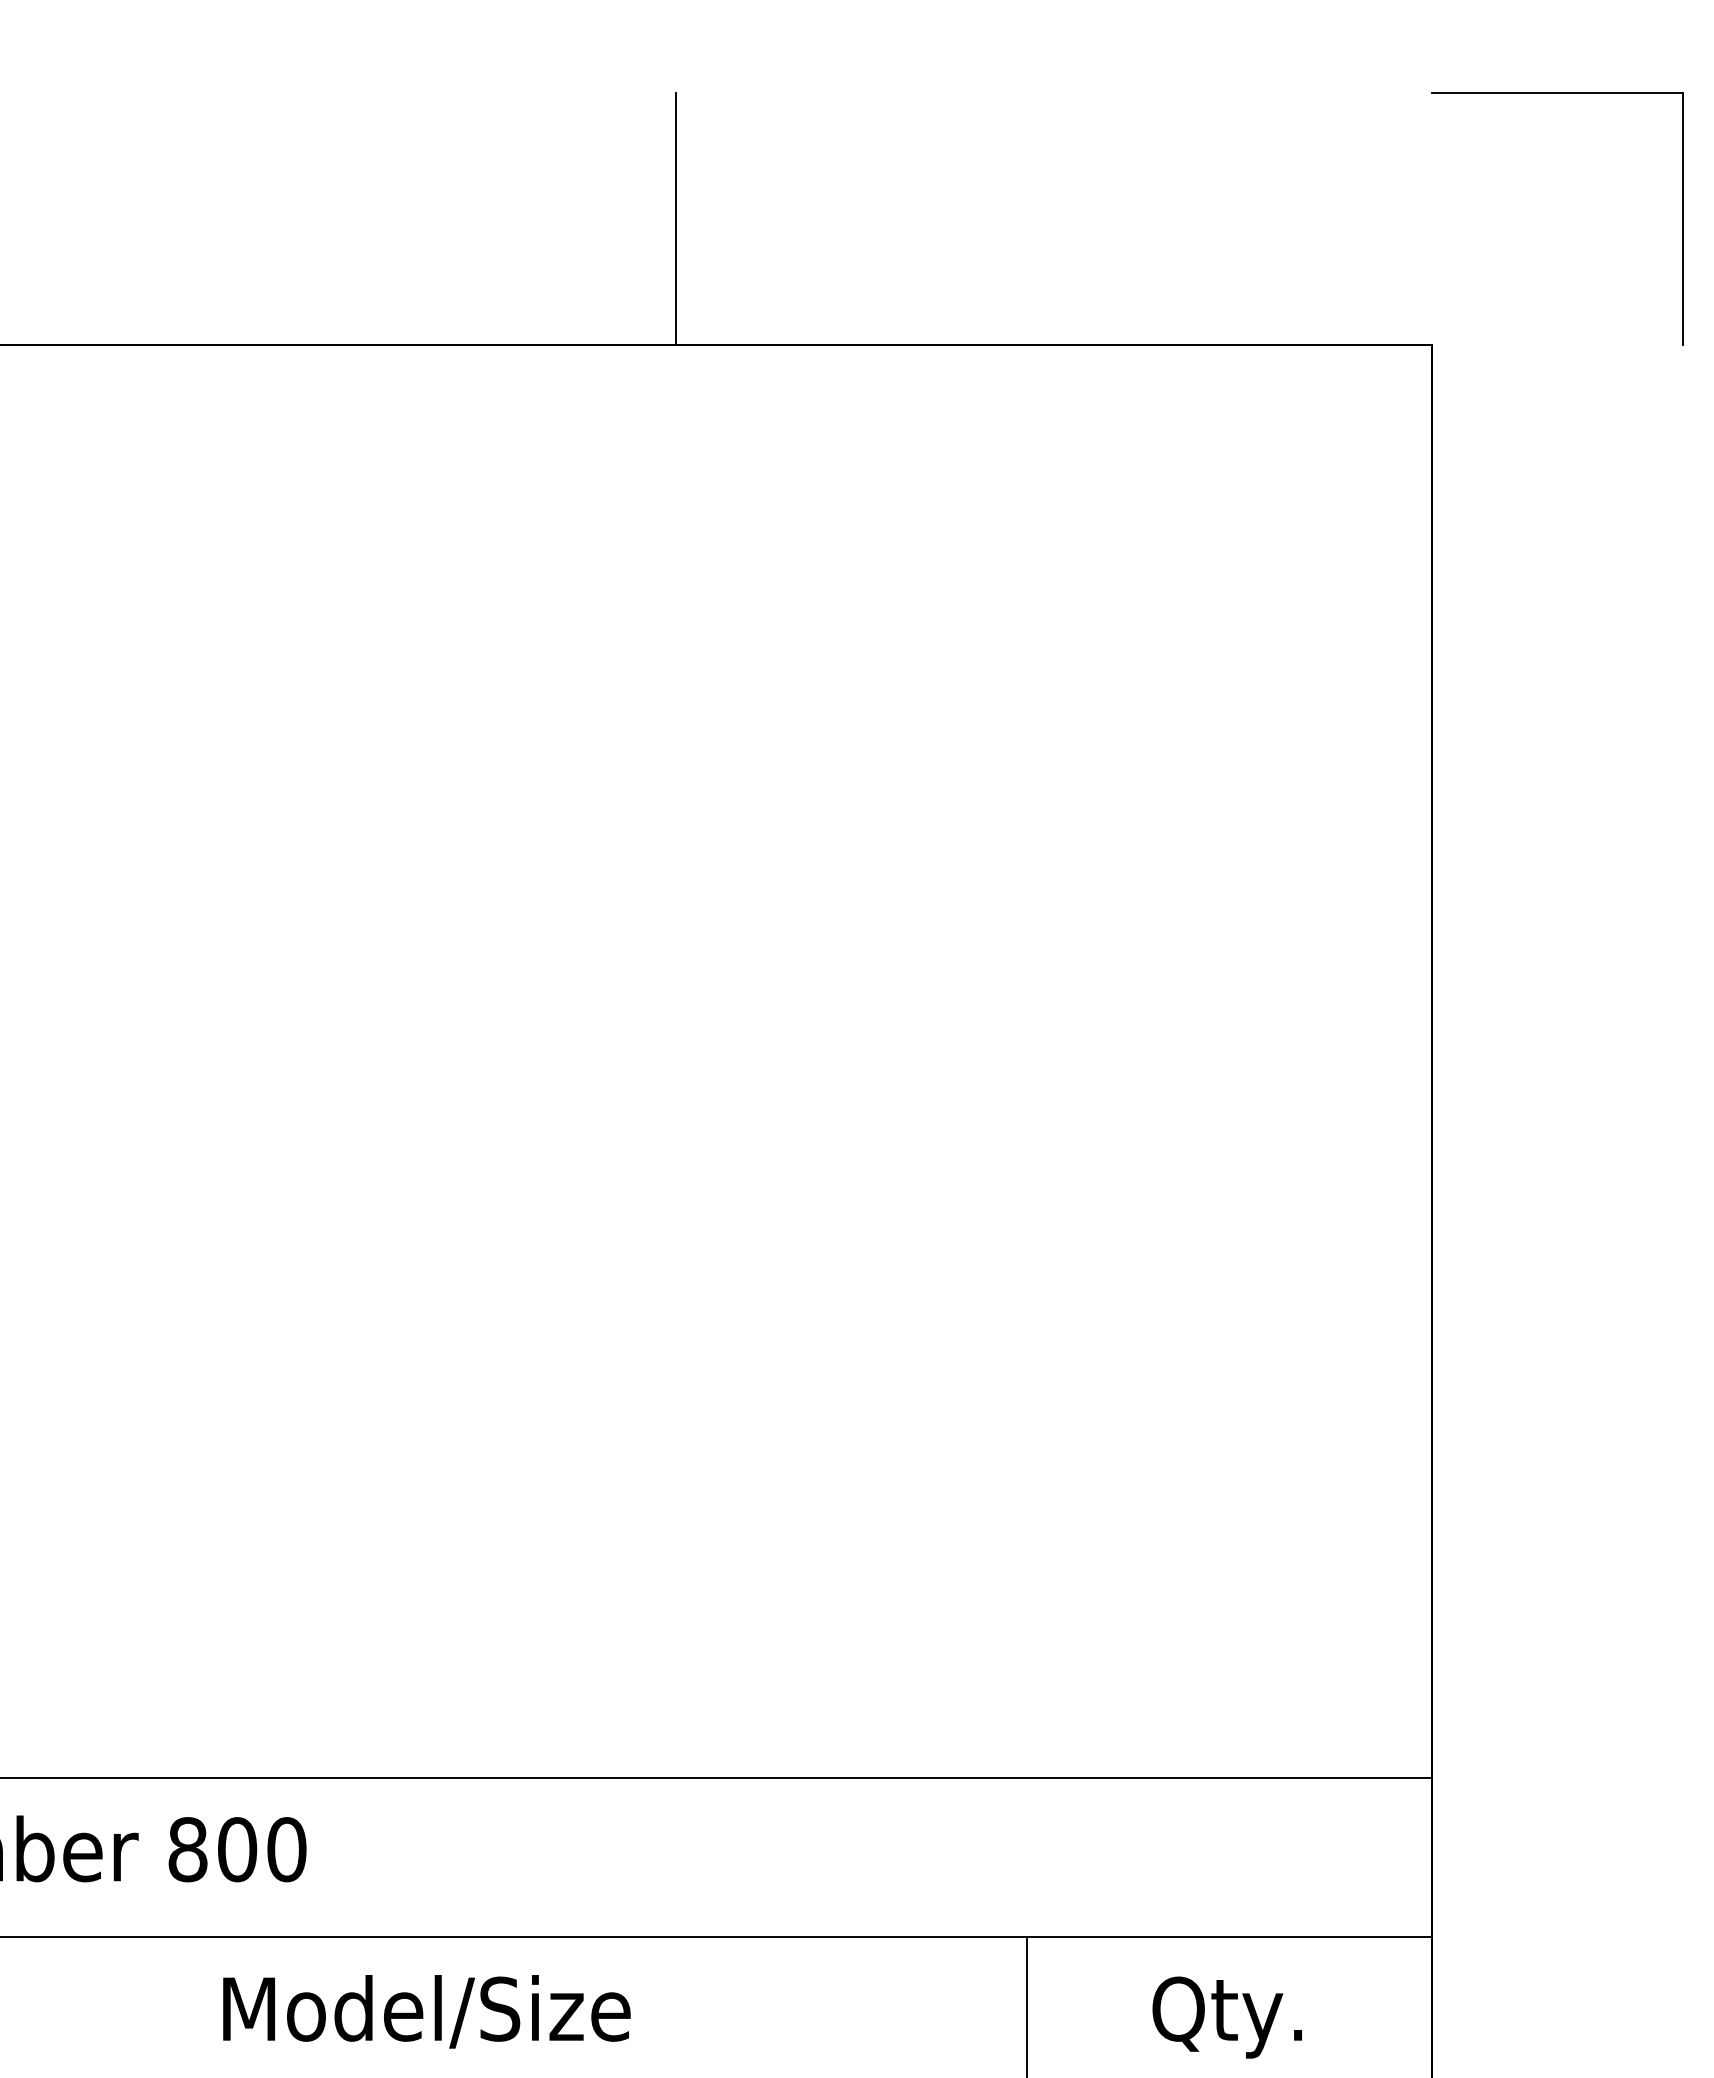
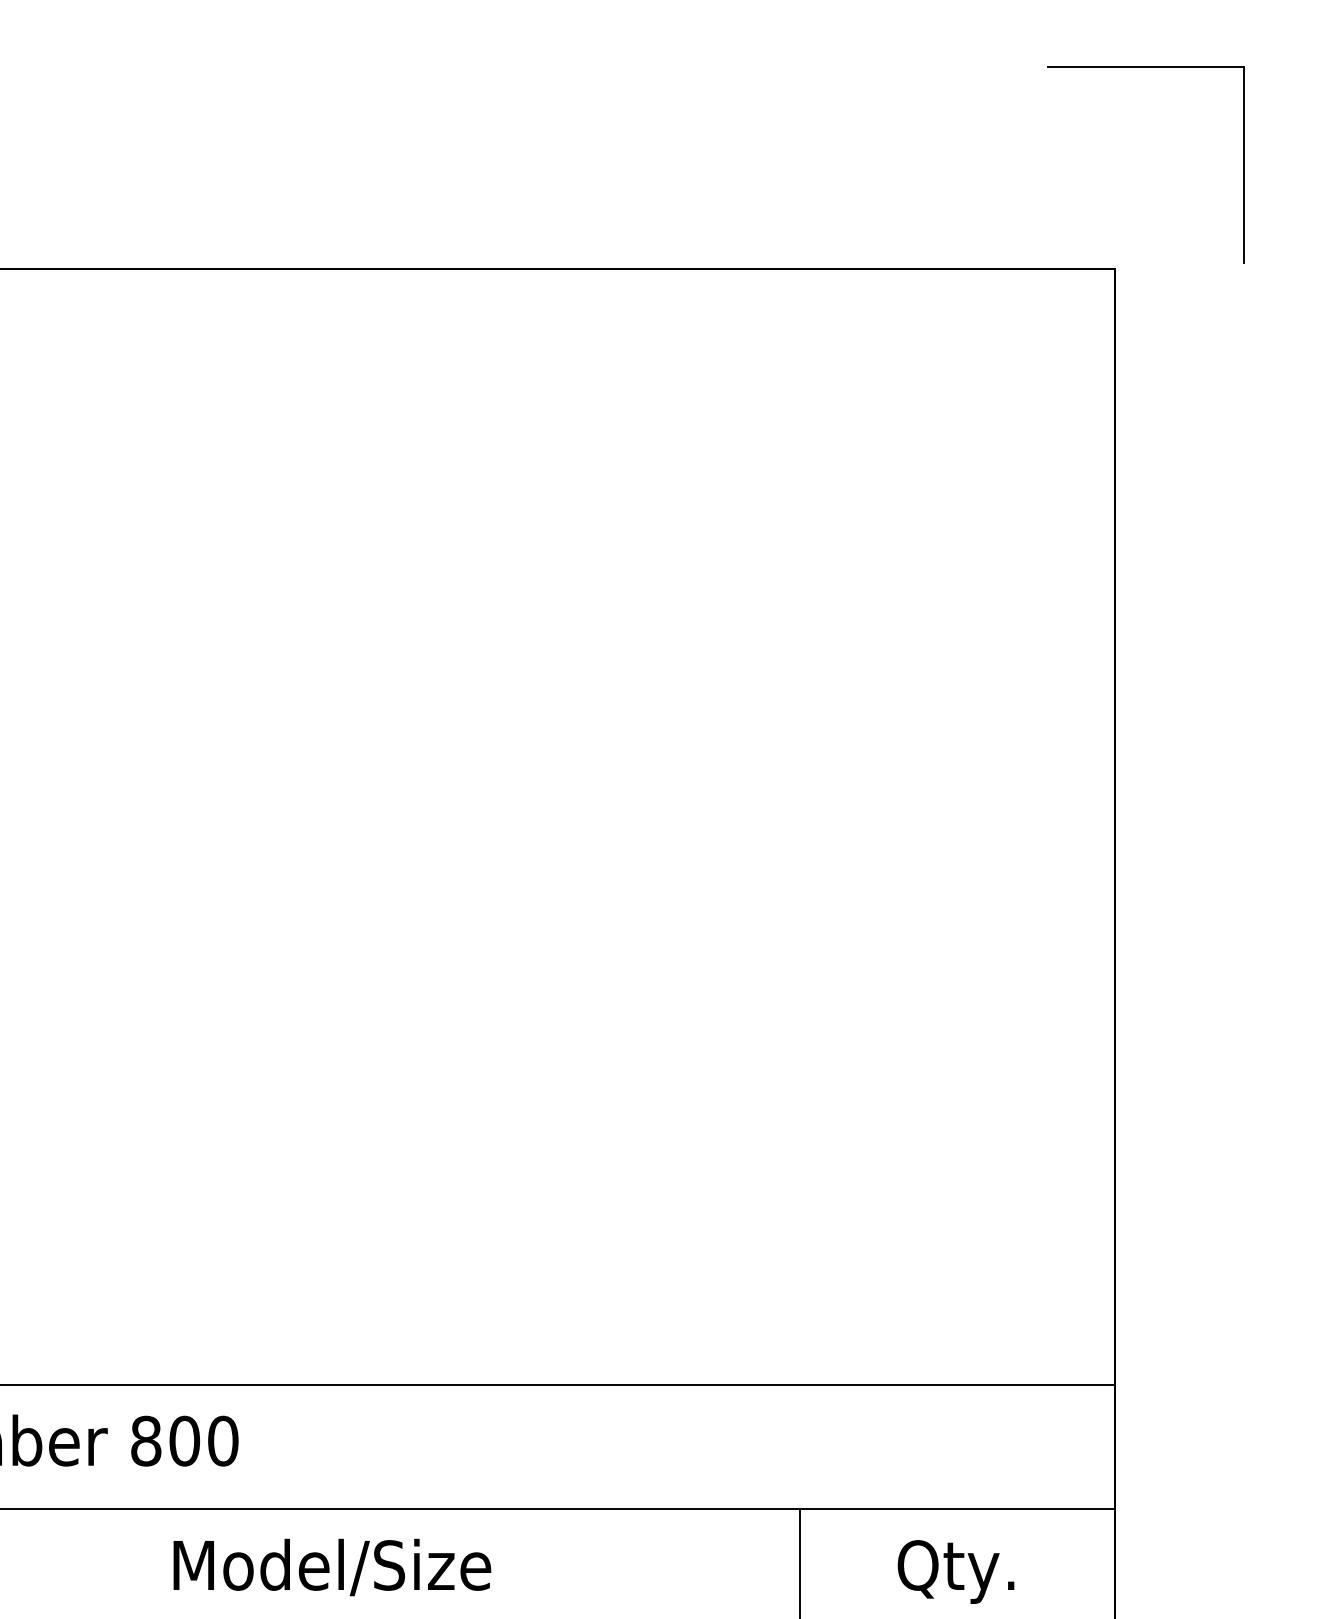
part: (1557, 93) -> (1146, 67), moved
line: (675, 218) -> (526, 170), removed

